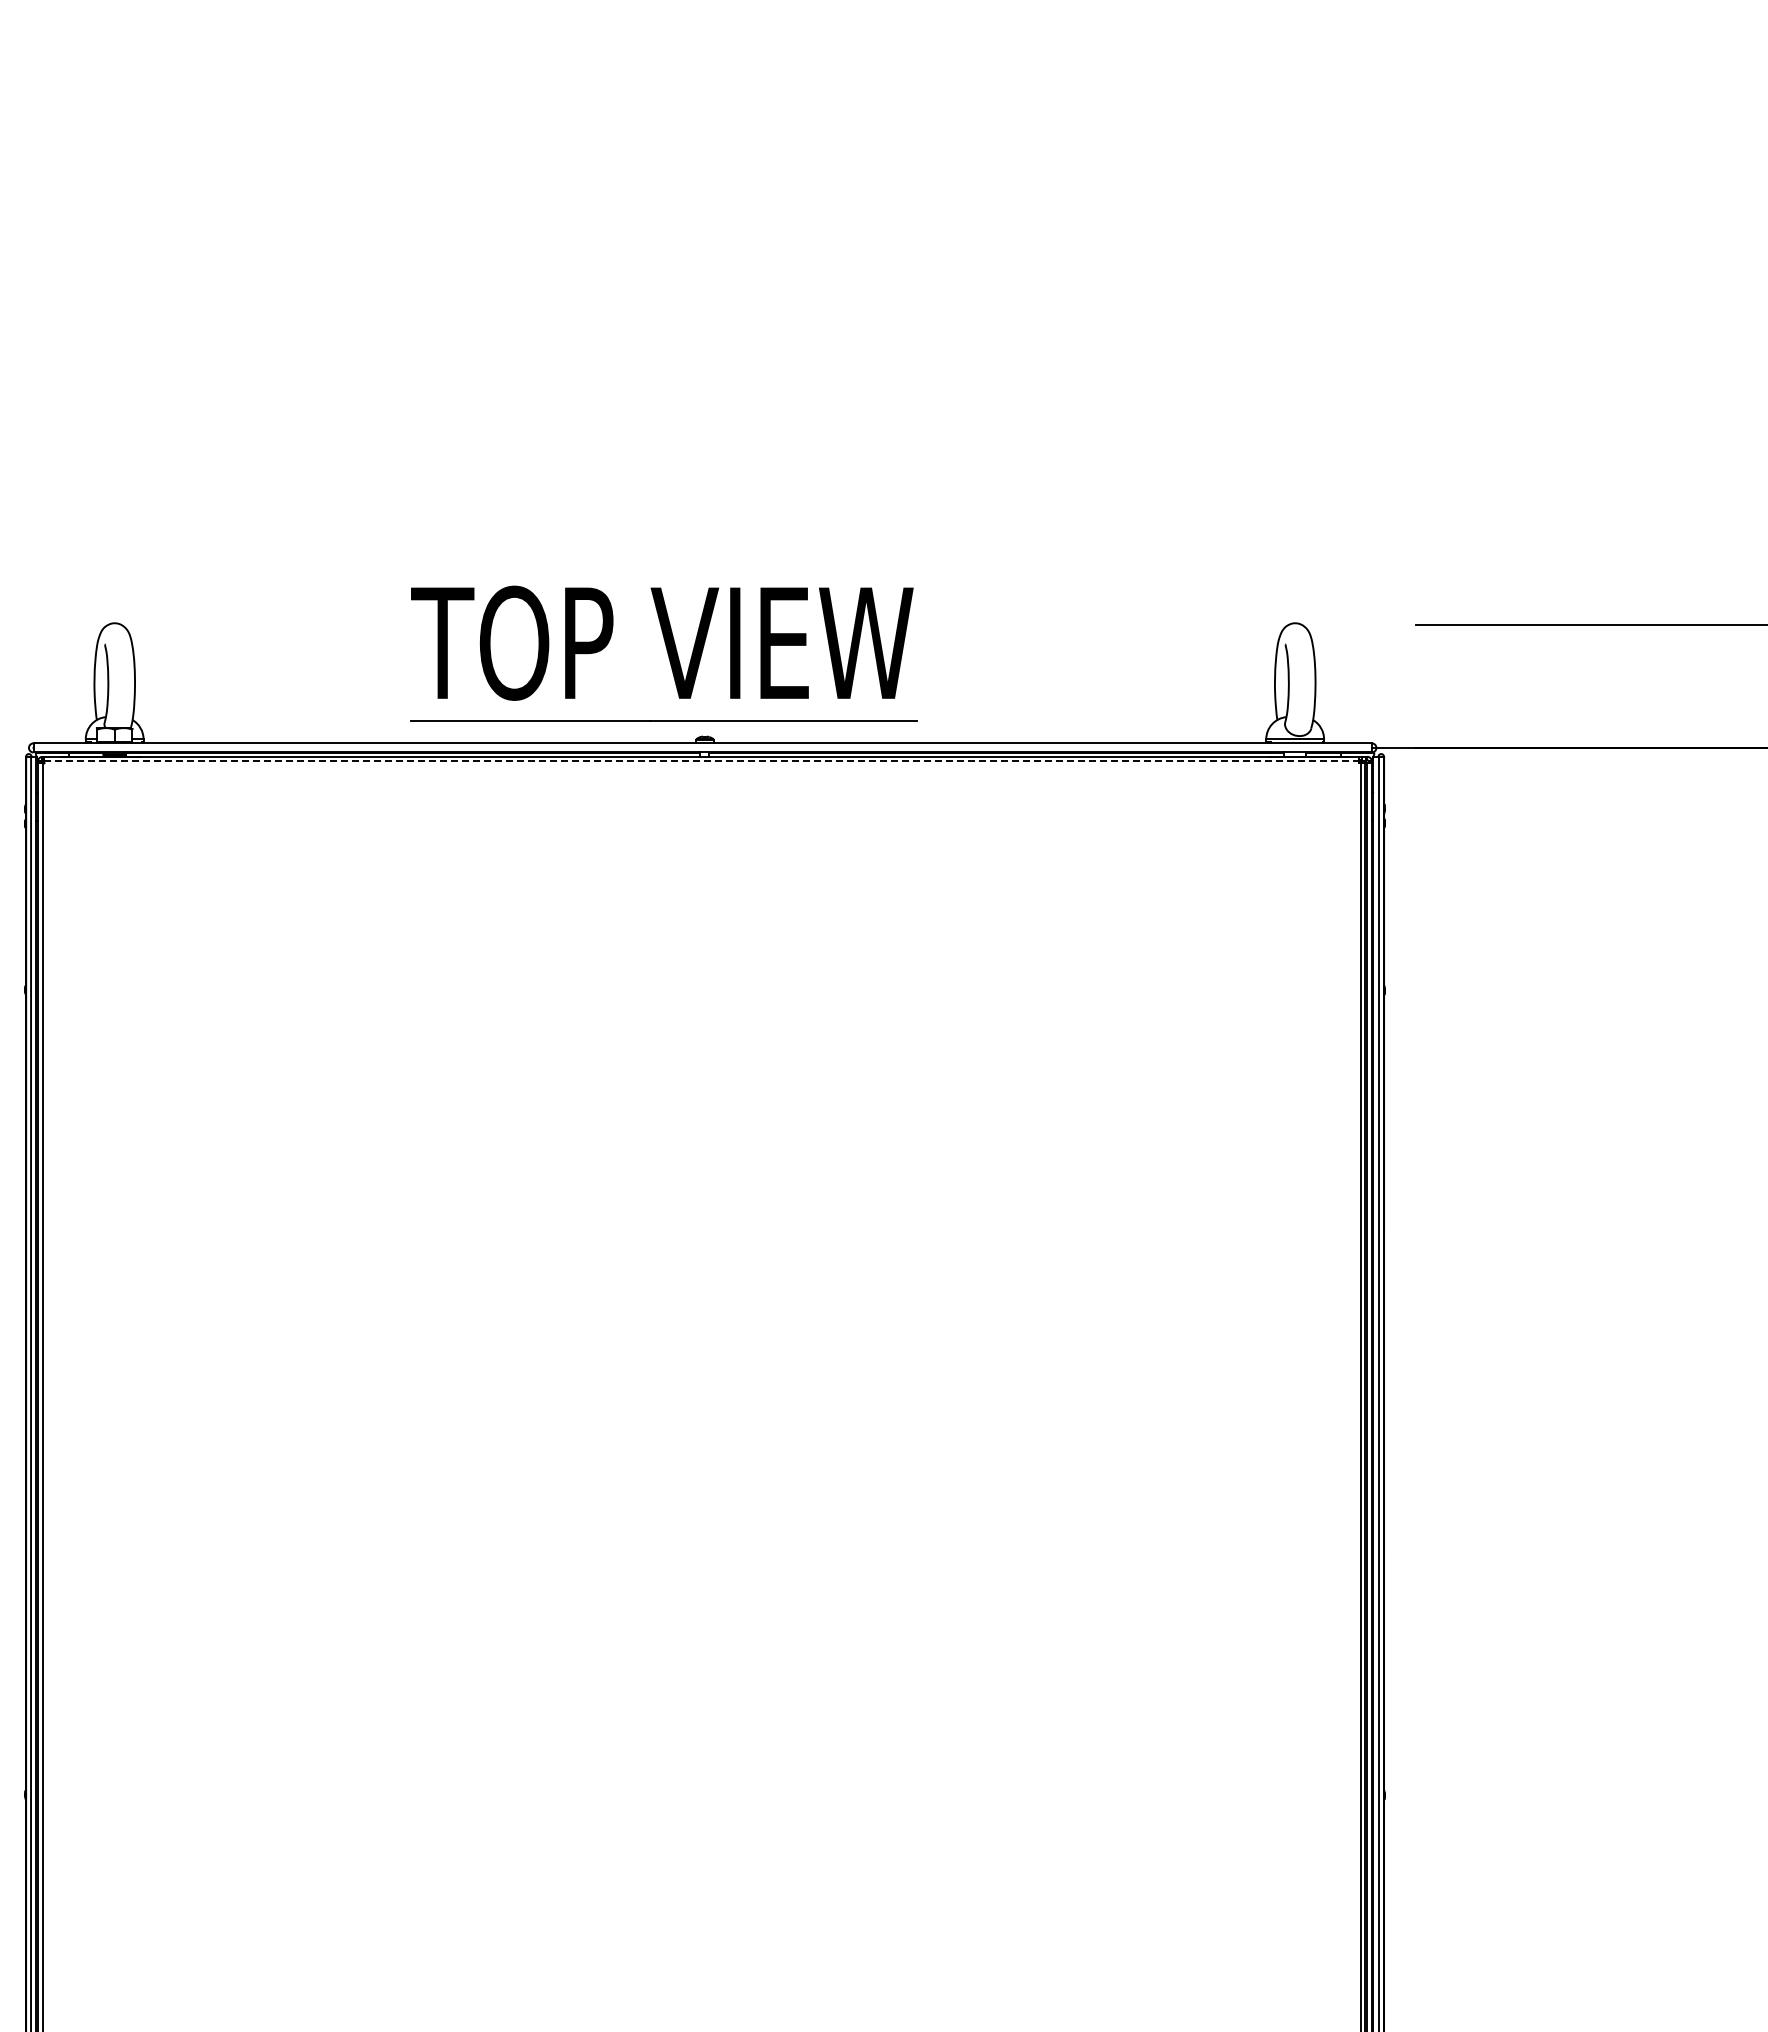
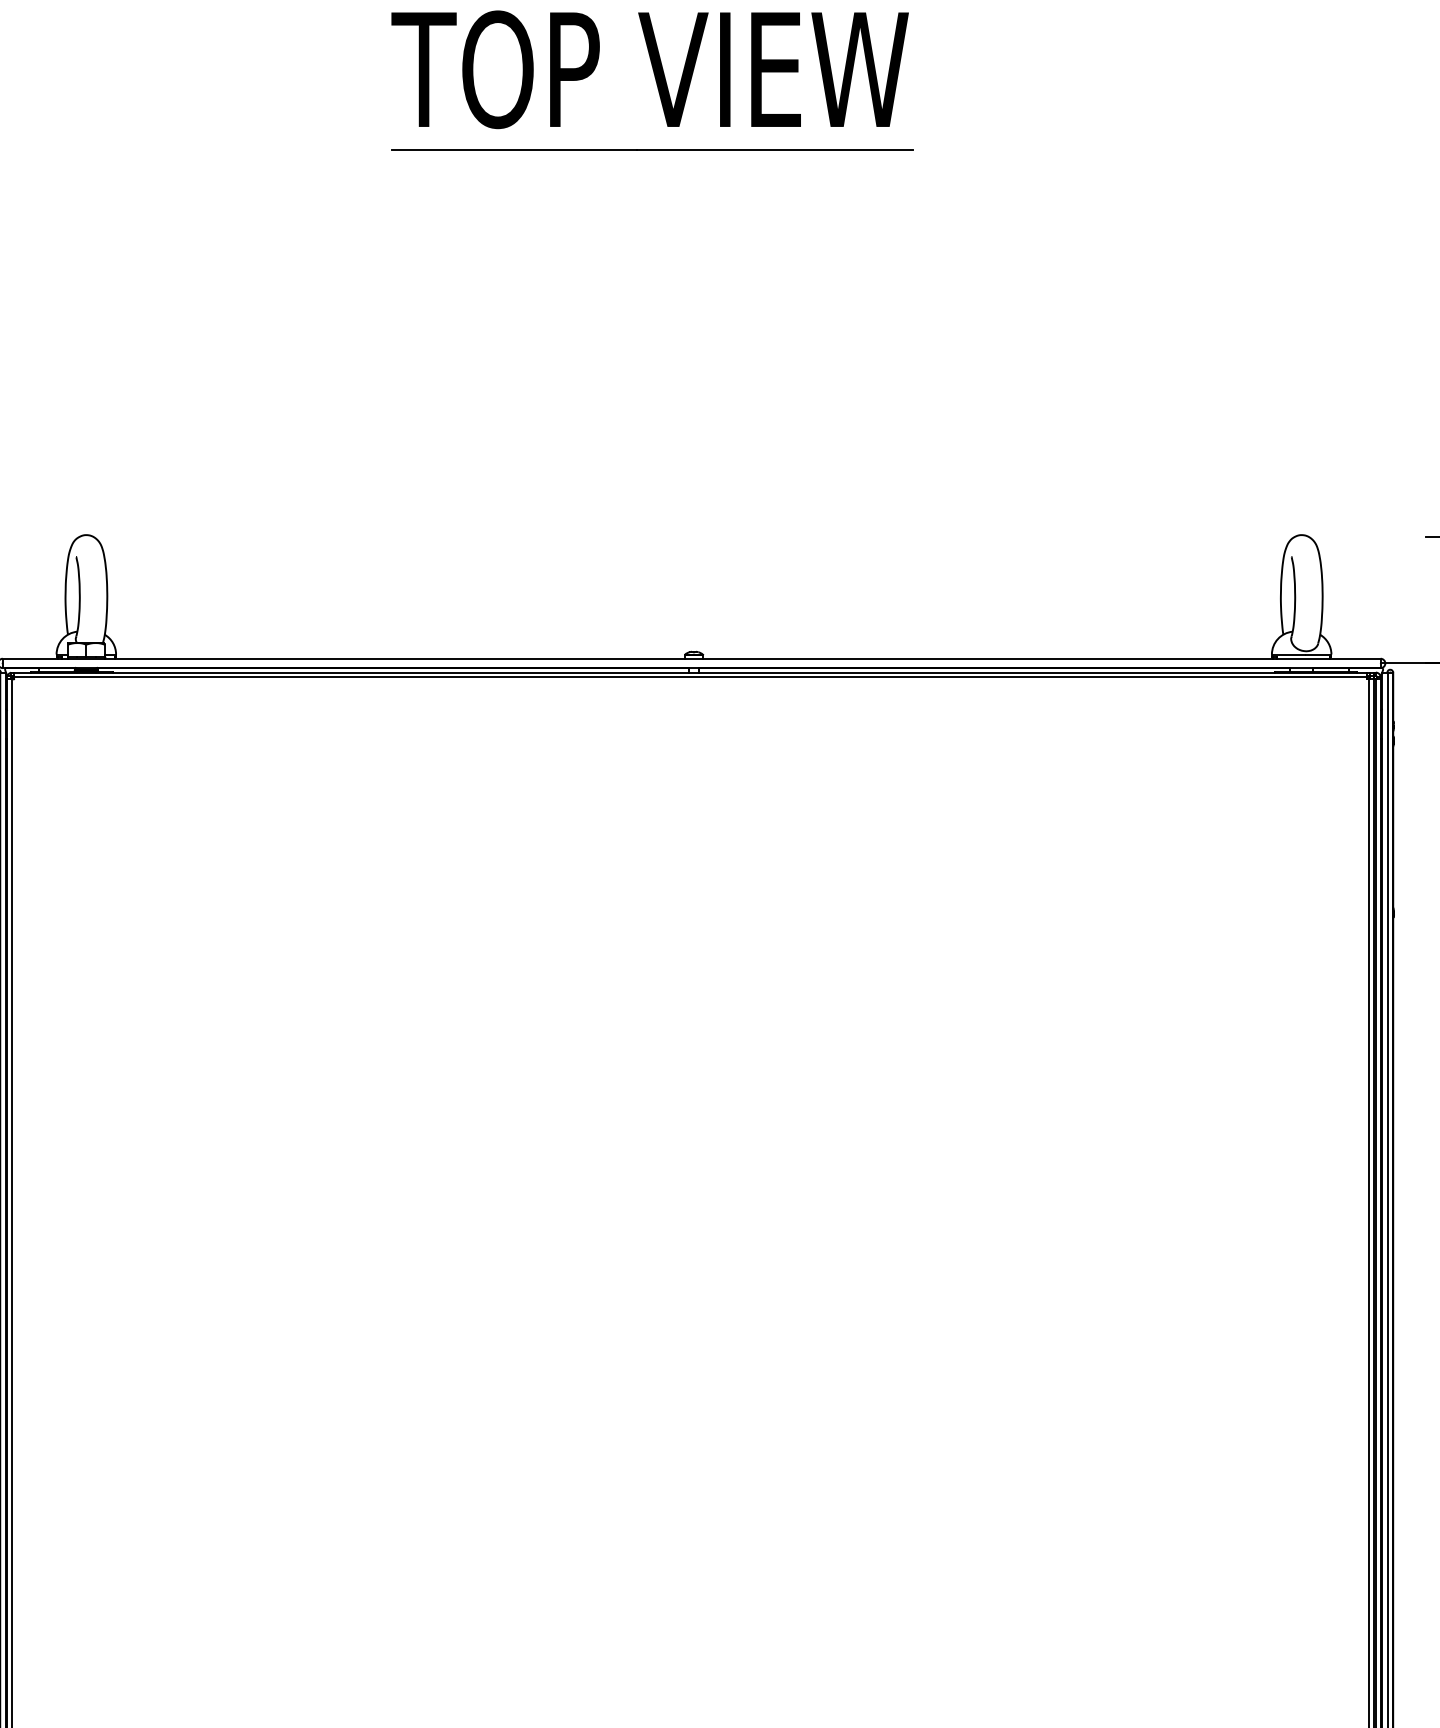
part: (663, 653) -> (651, 80), moved
line: (702, 761) -> (691, 677), dashed -> solid

